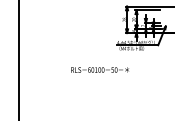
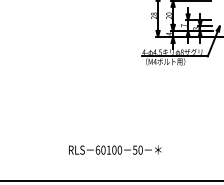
text: (99, 69) -> (114, 149), moved

